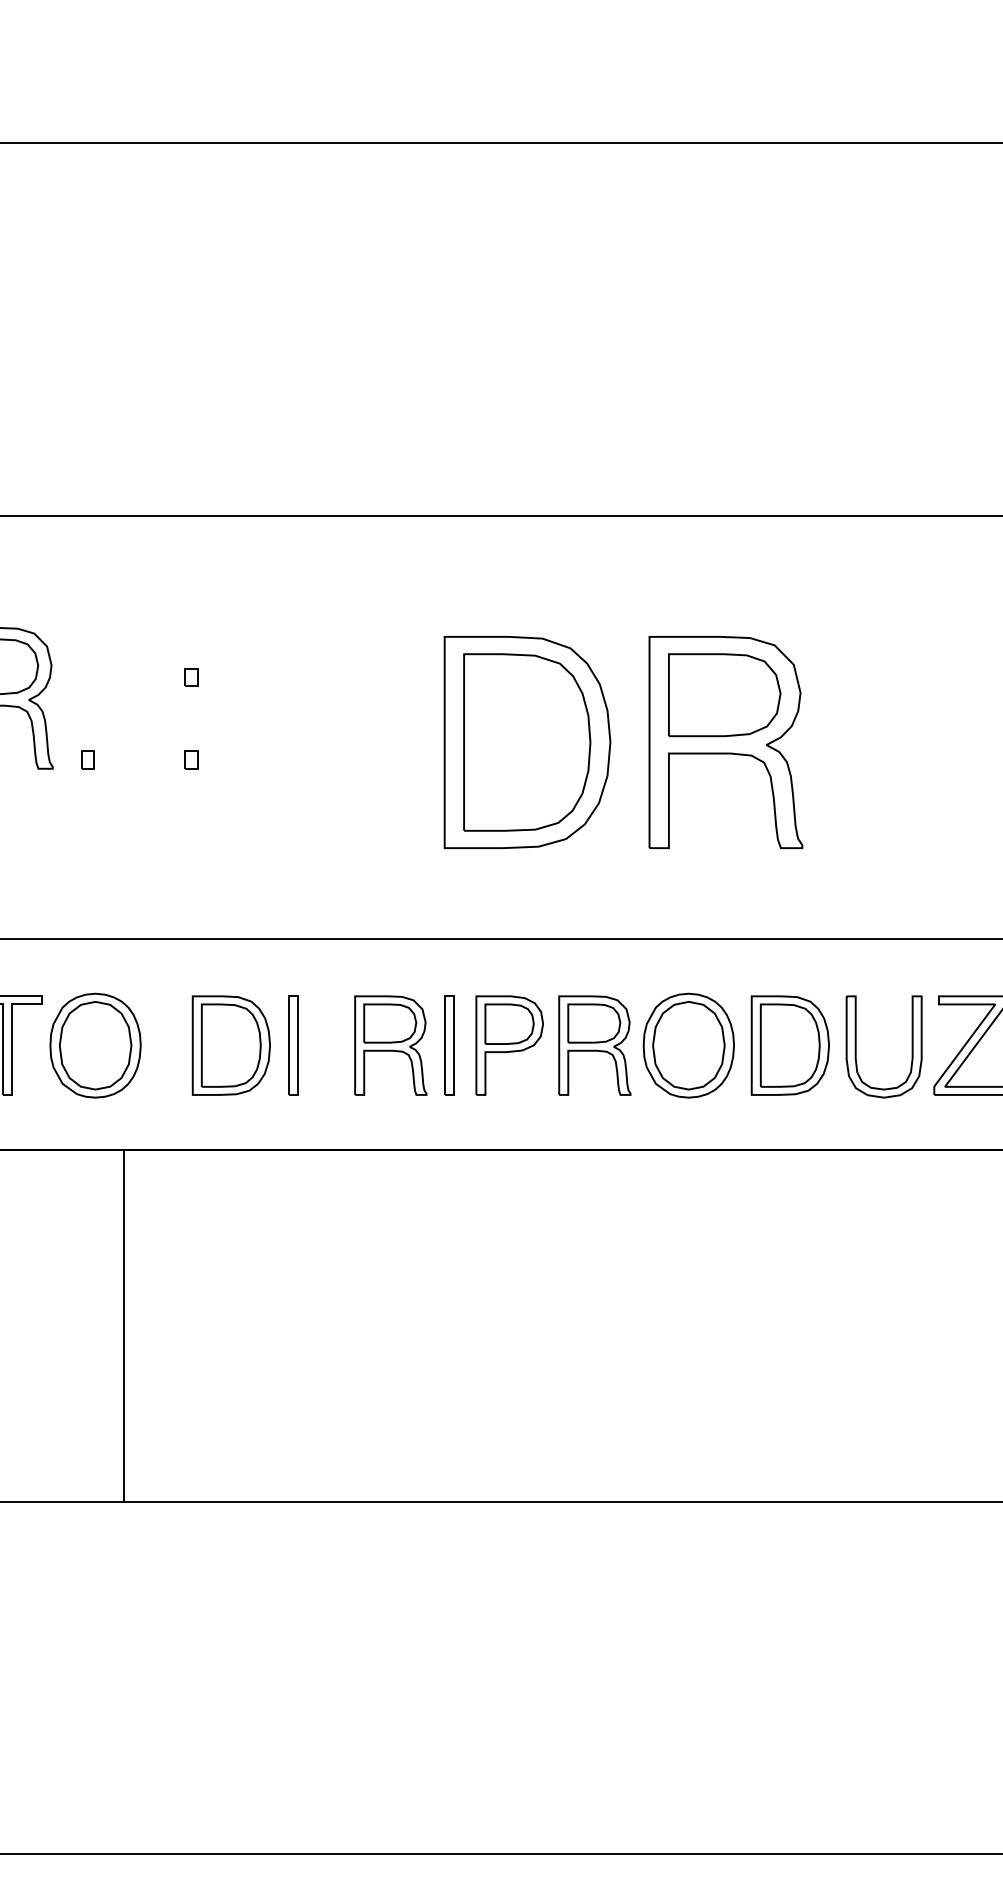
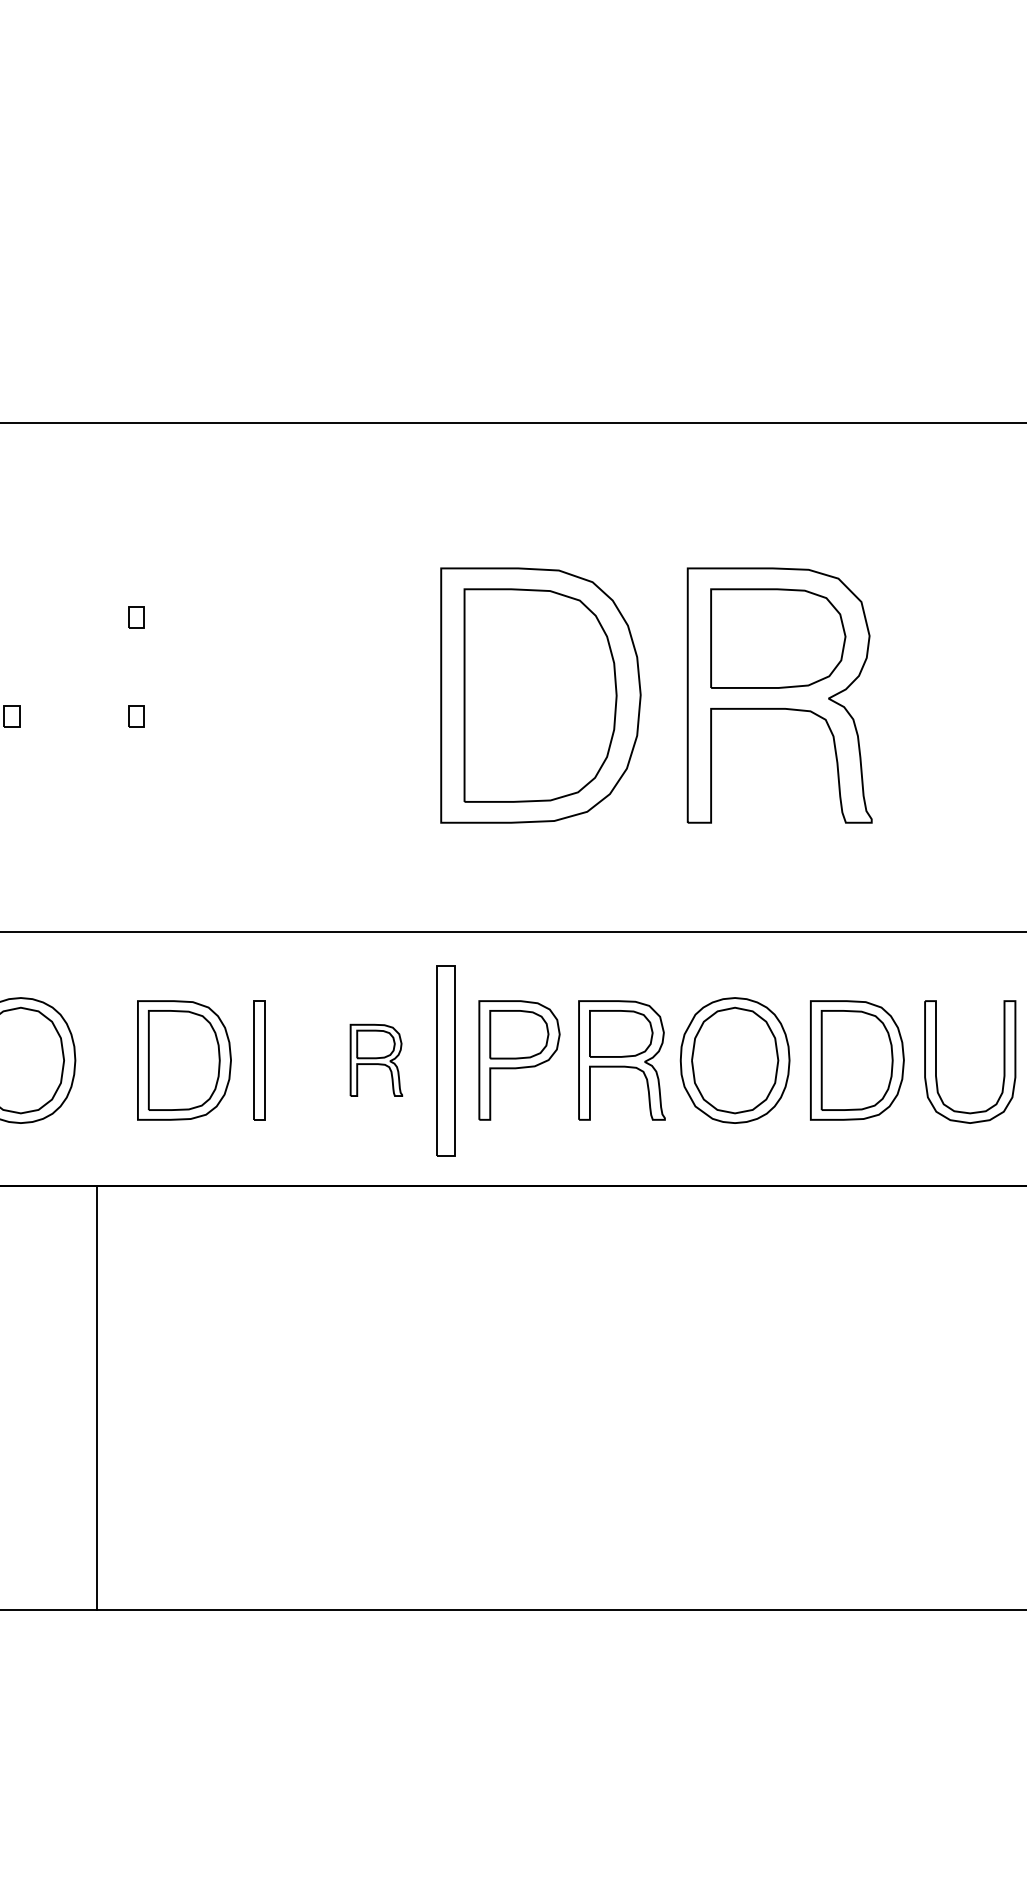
part: (390, 1045) -> (375, 1060), size x0.6
part: (449, 1045) -> (446, 1060), size x1.6
line: (123, 1326) -> (96, 1398), moved

